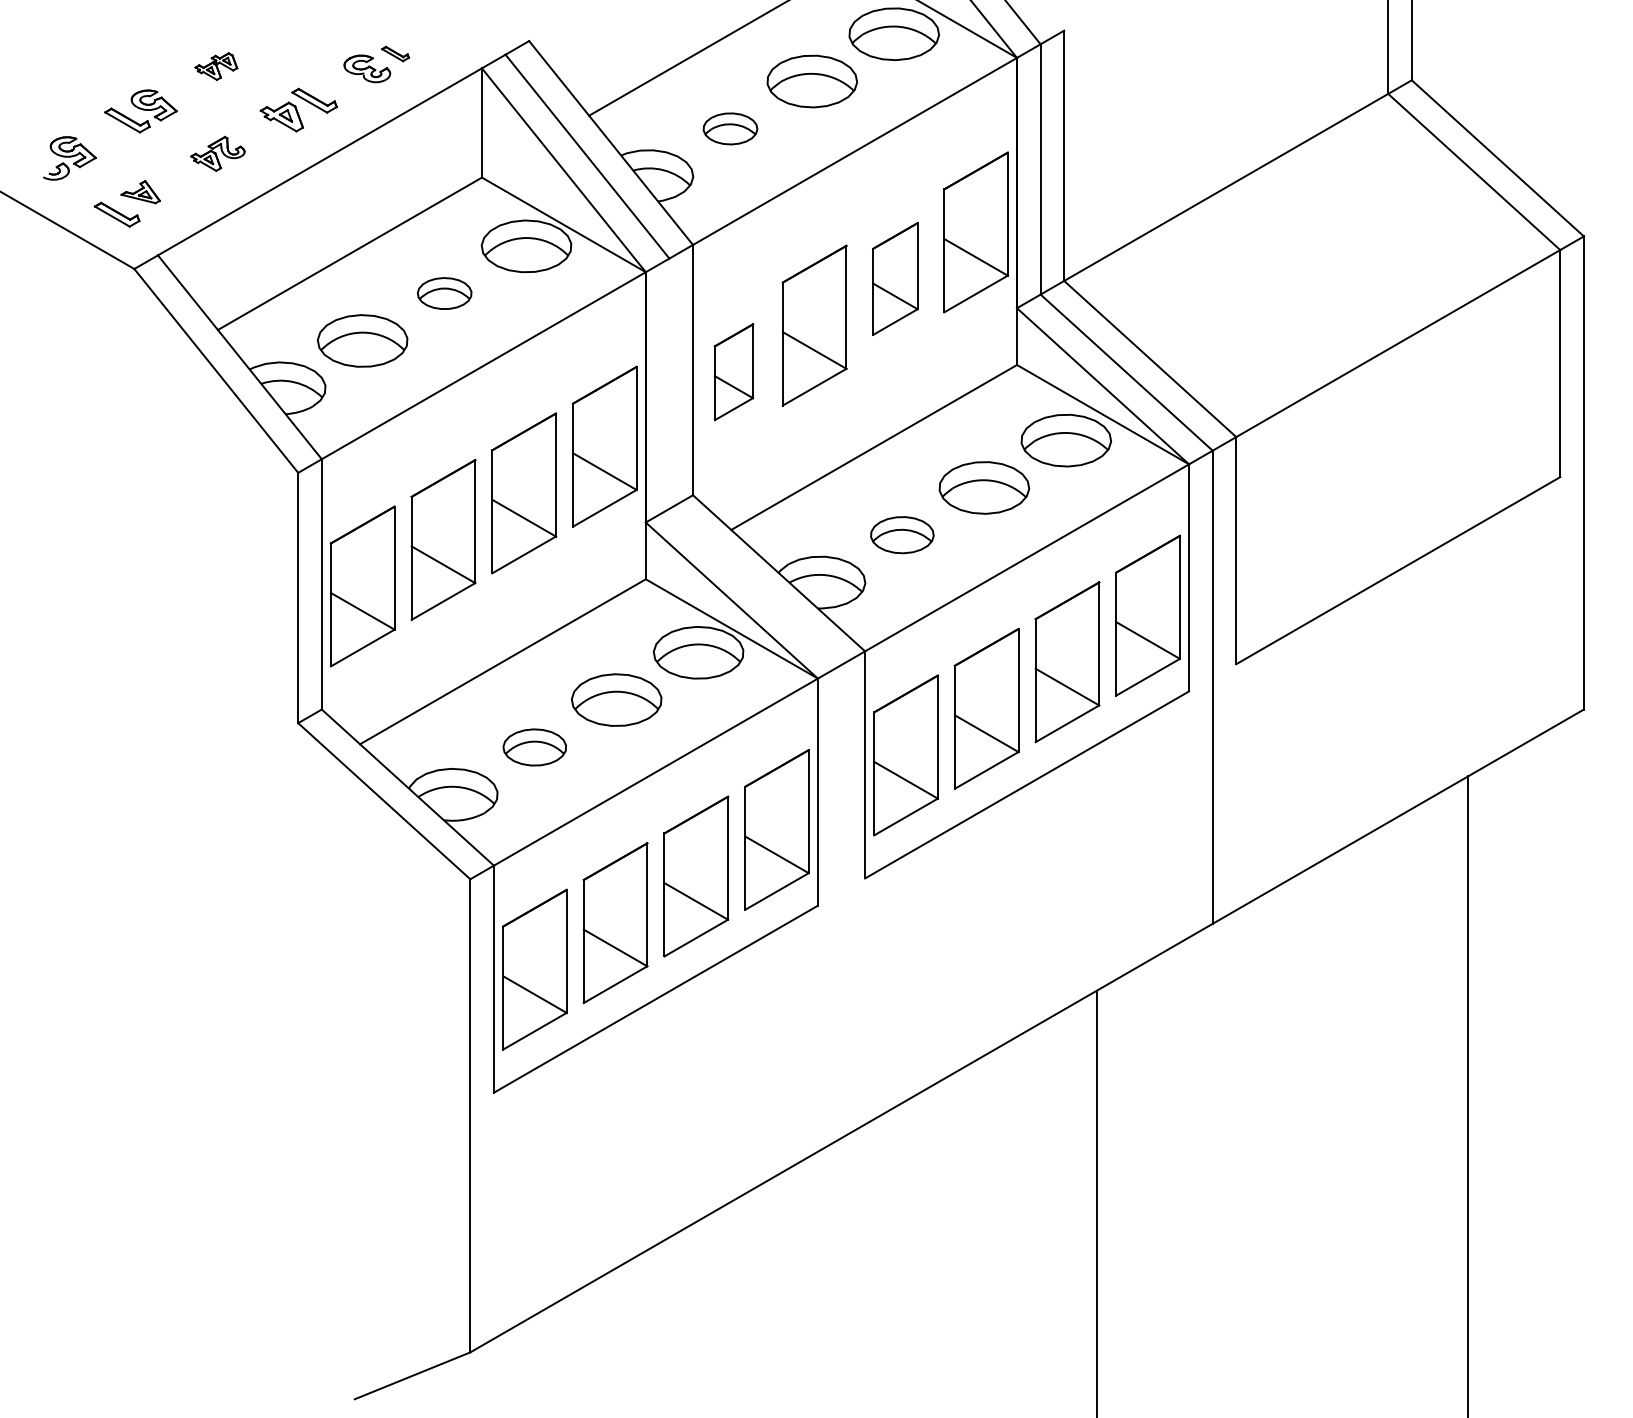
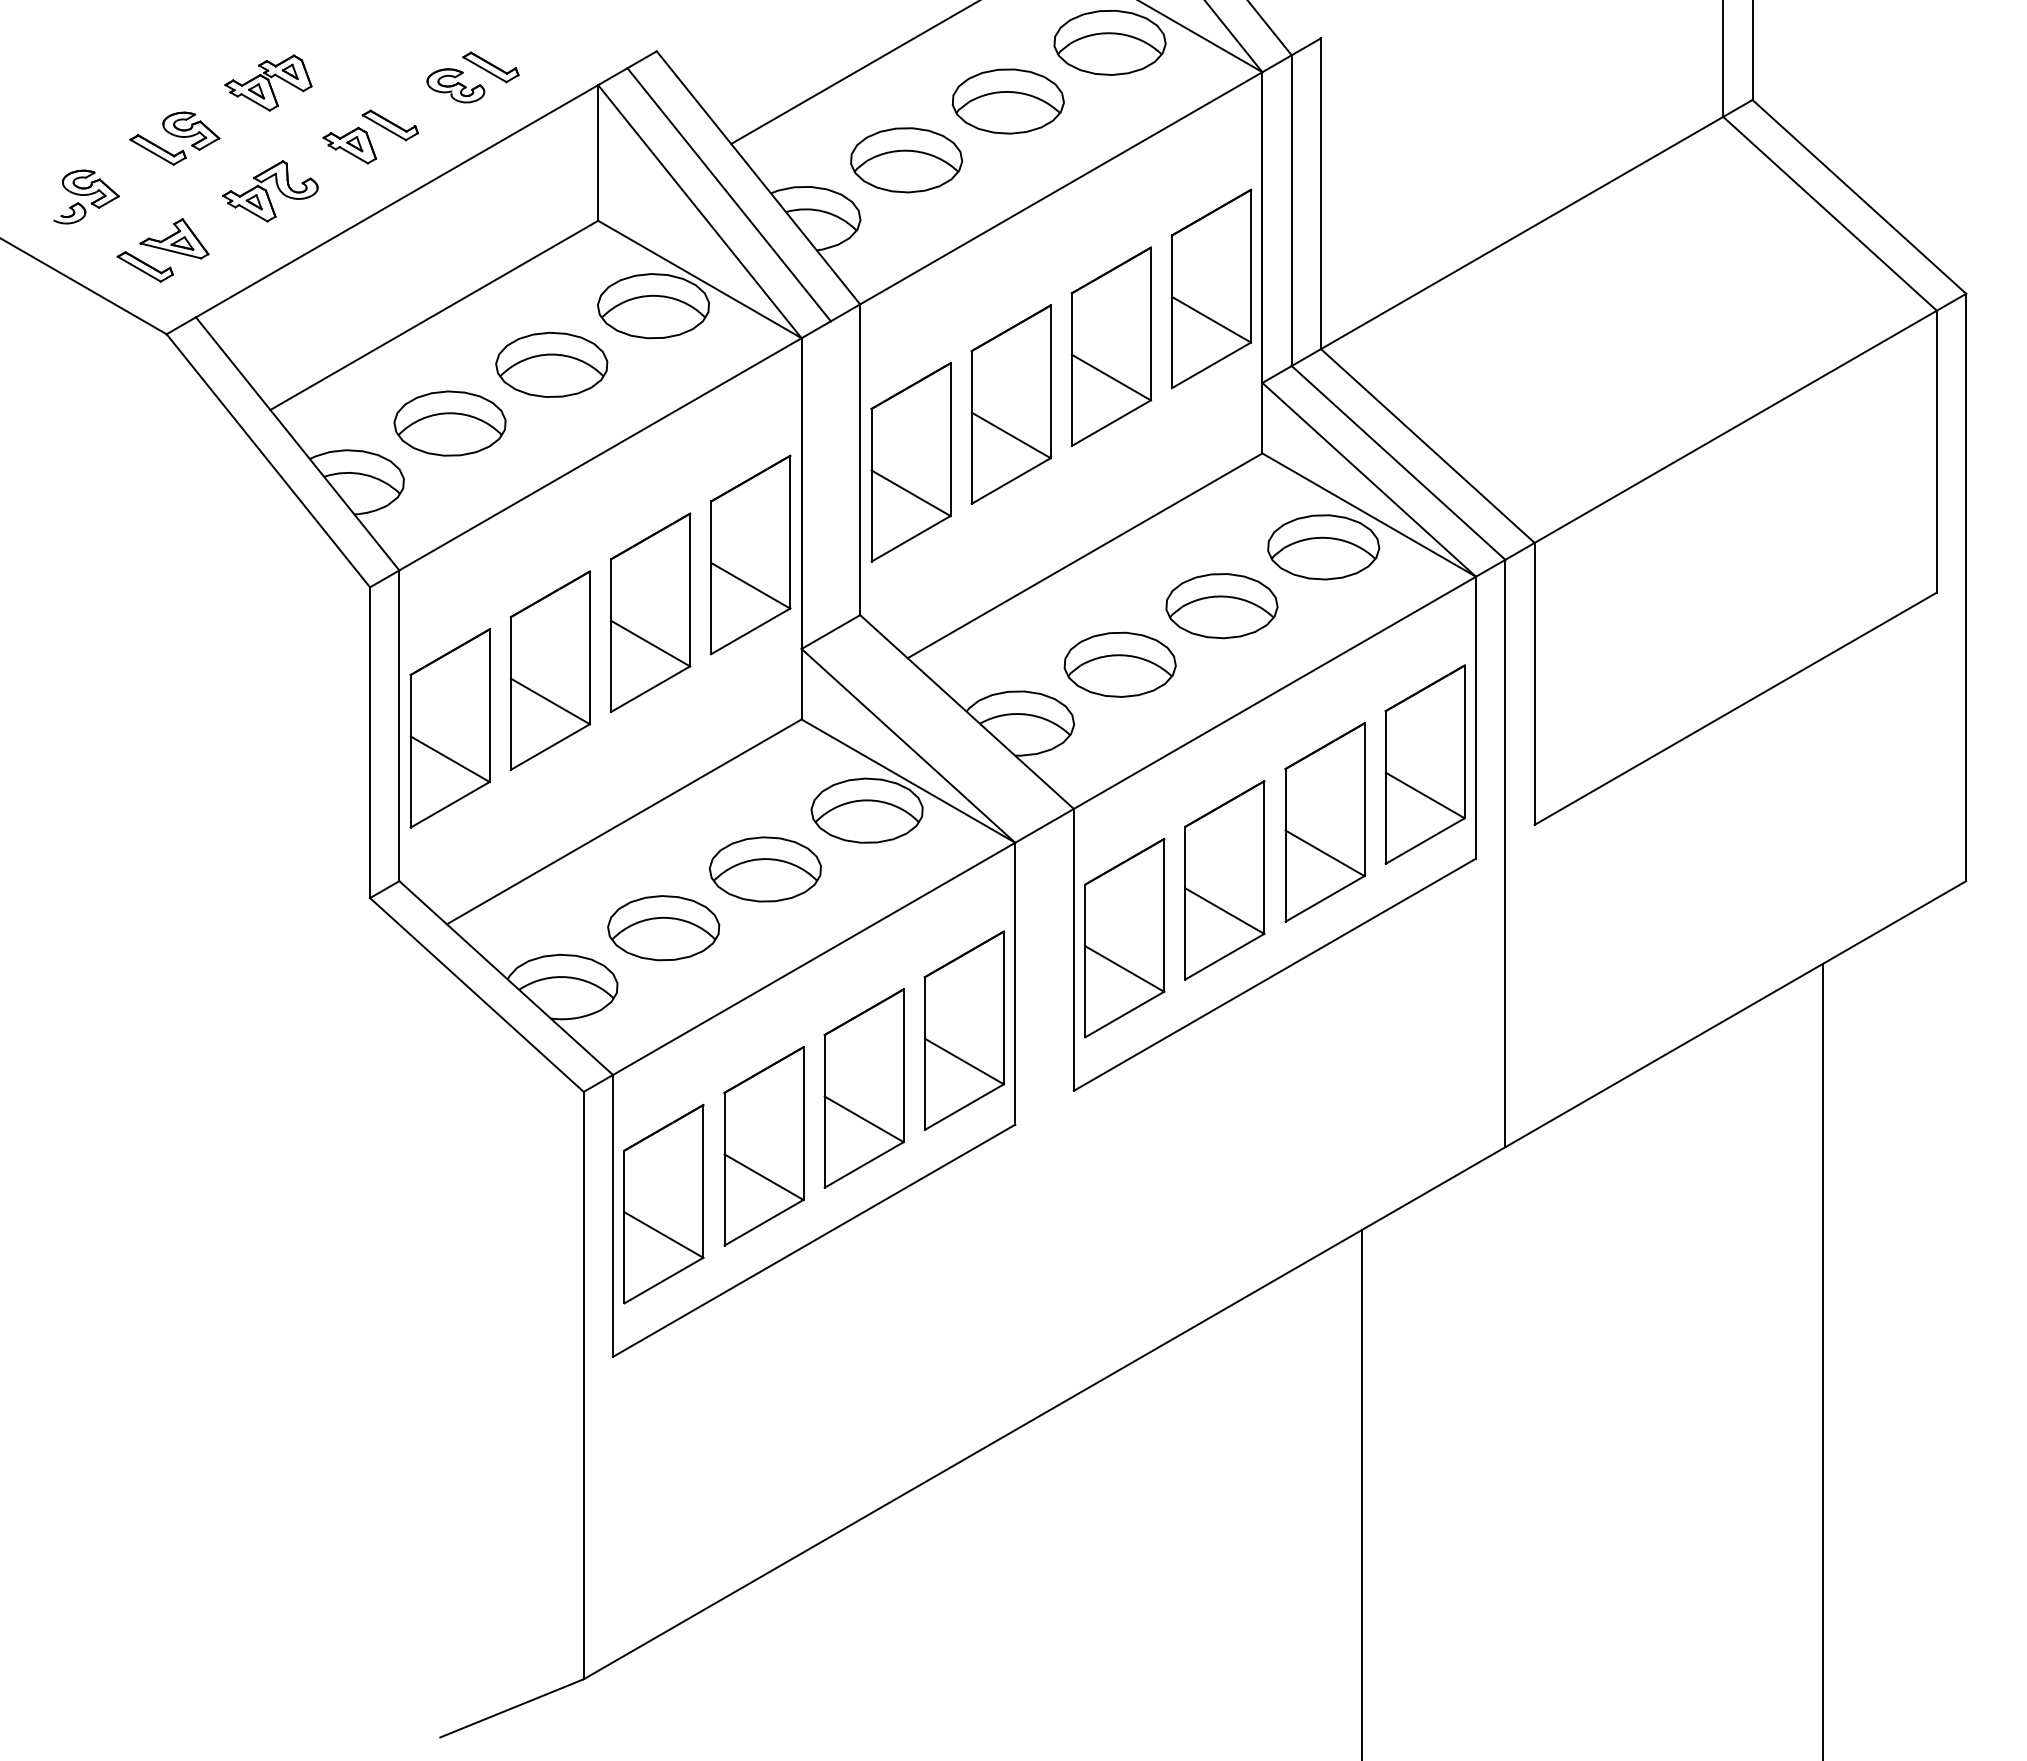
part: (395, 54) -> (490, 67), size x1.67
part: (216, 66) -> (268, 82), size x1.67
part: (730, 129) -> (906, 160), size x1.67
part: (218, 154) -> (270, 191), size x1.43
part: (140, 191) -> (174, 238), size x1.43
part: (895, 278) -> (1111, 346), size x1.43
part: (444, 293) -> (551, 364), size x1.67
part: (733, 372) -> (910, 462), size x1.67
part: (901, 535) -> (1119, 664), size x1.43
part: (534, 747) -> (663, 928), size x1.43

